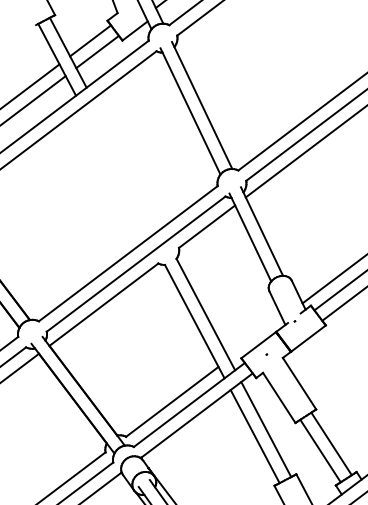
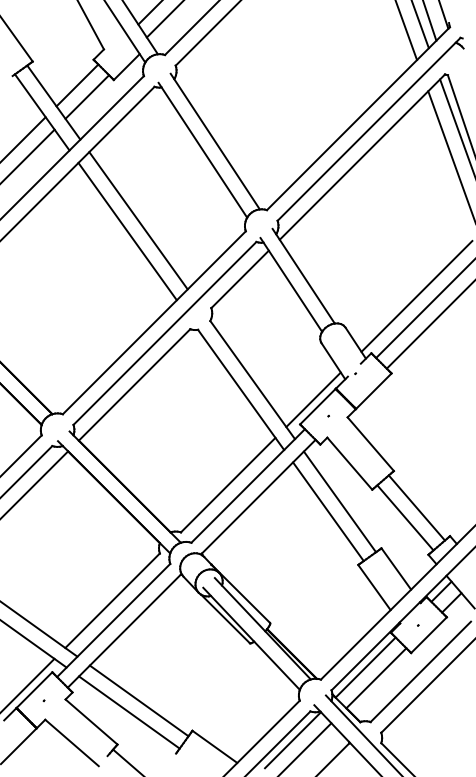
line: (126, 164) -> (138, 220), added
line: (116, 172) -> (127, 231), added
line: (255, 338) -> (313, 399), added

